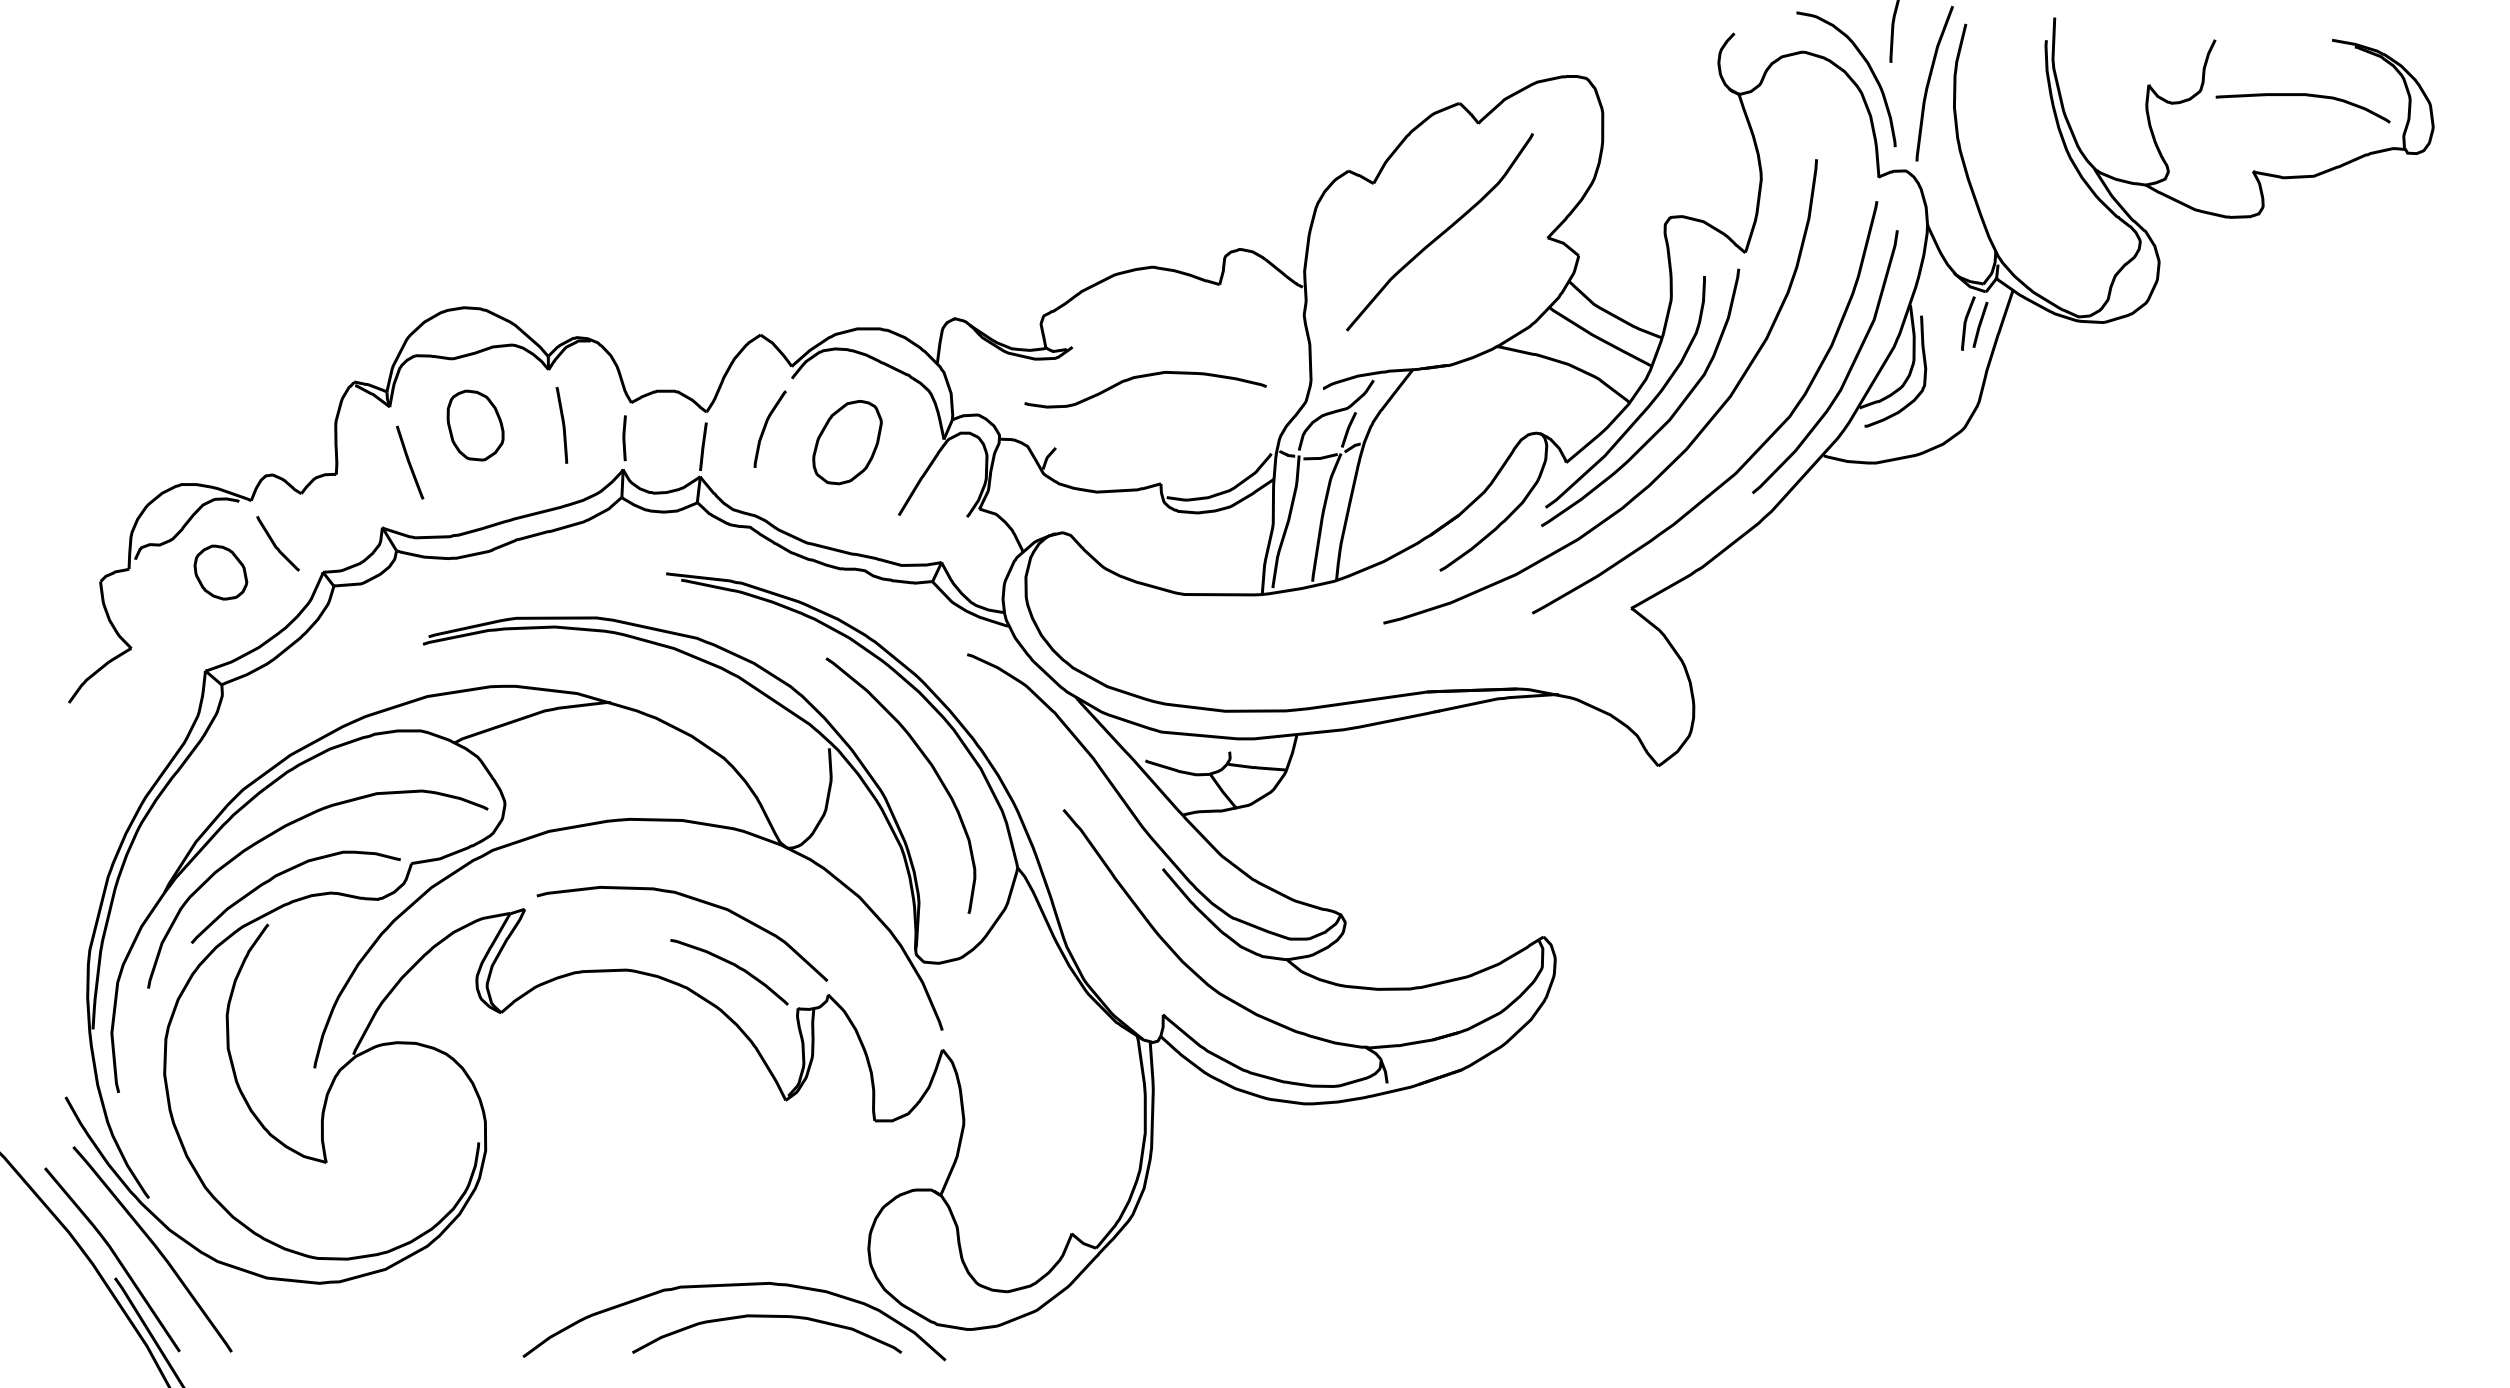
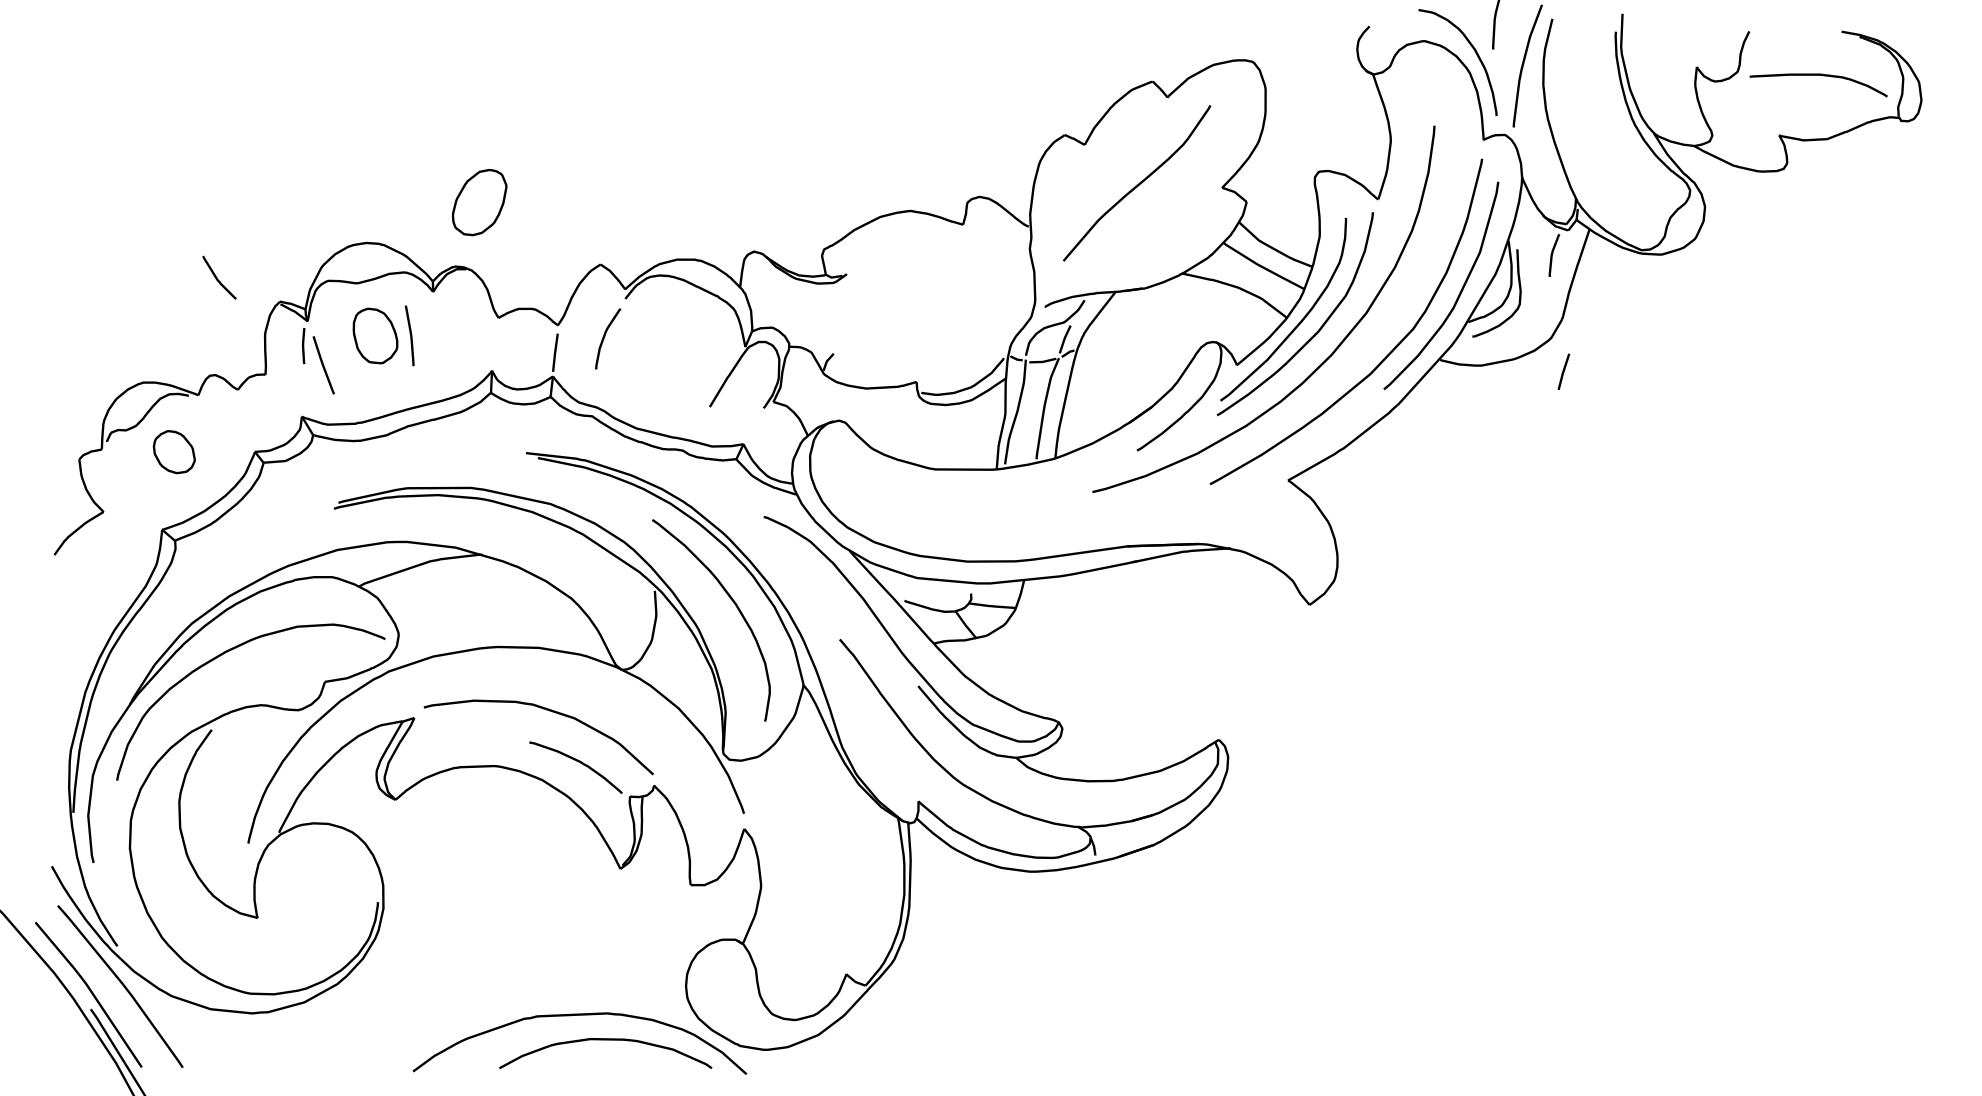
line: (1980, 324) -> (1563, 371), moved
curve: (1145, 377) -> (904, 298), removed
curve: (562, 425) -> (410, 335), moved
line: (624, 438) -> (303, 346), moved
part: (847, 442) -> (479, 202), moved
curve: (275, 543) -> (217, 277), moved
curve: (287, 872) -> (226, 688), removed

